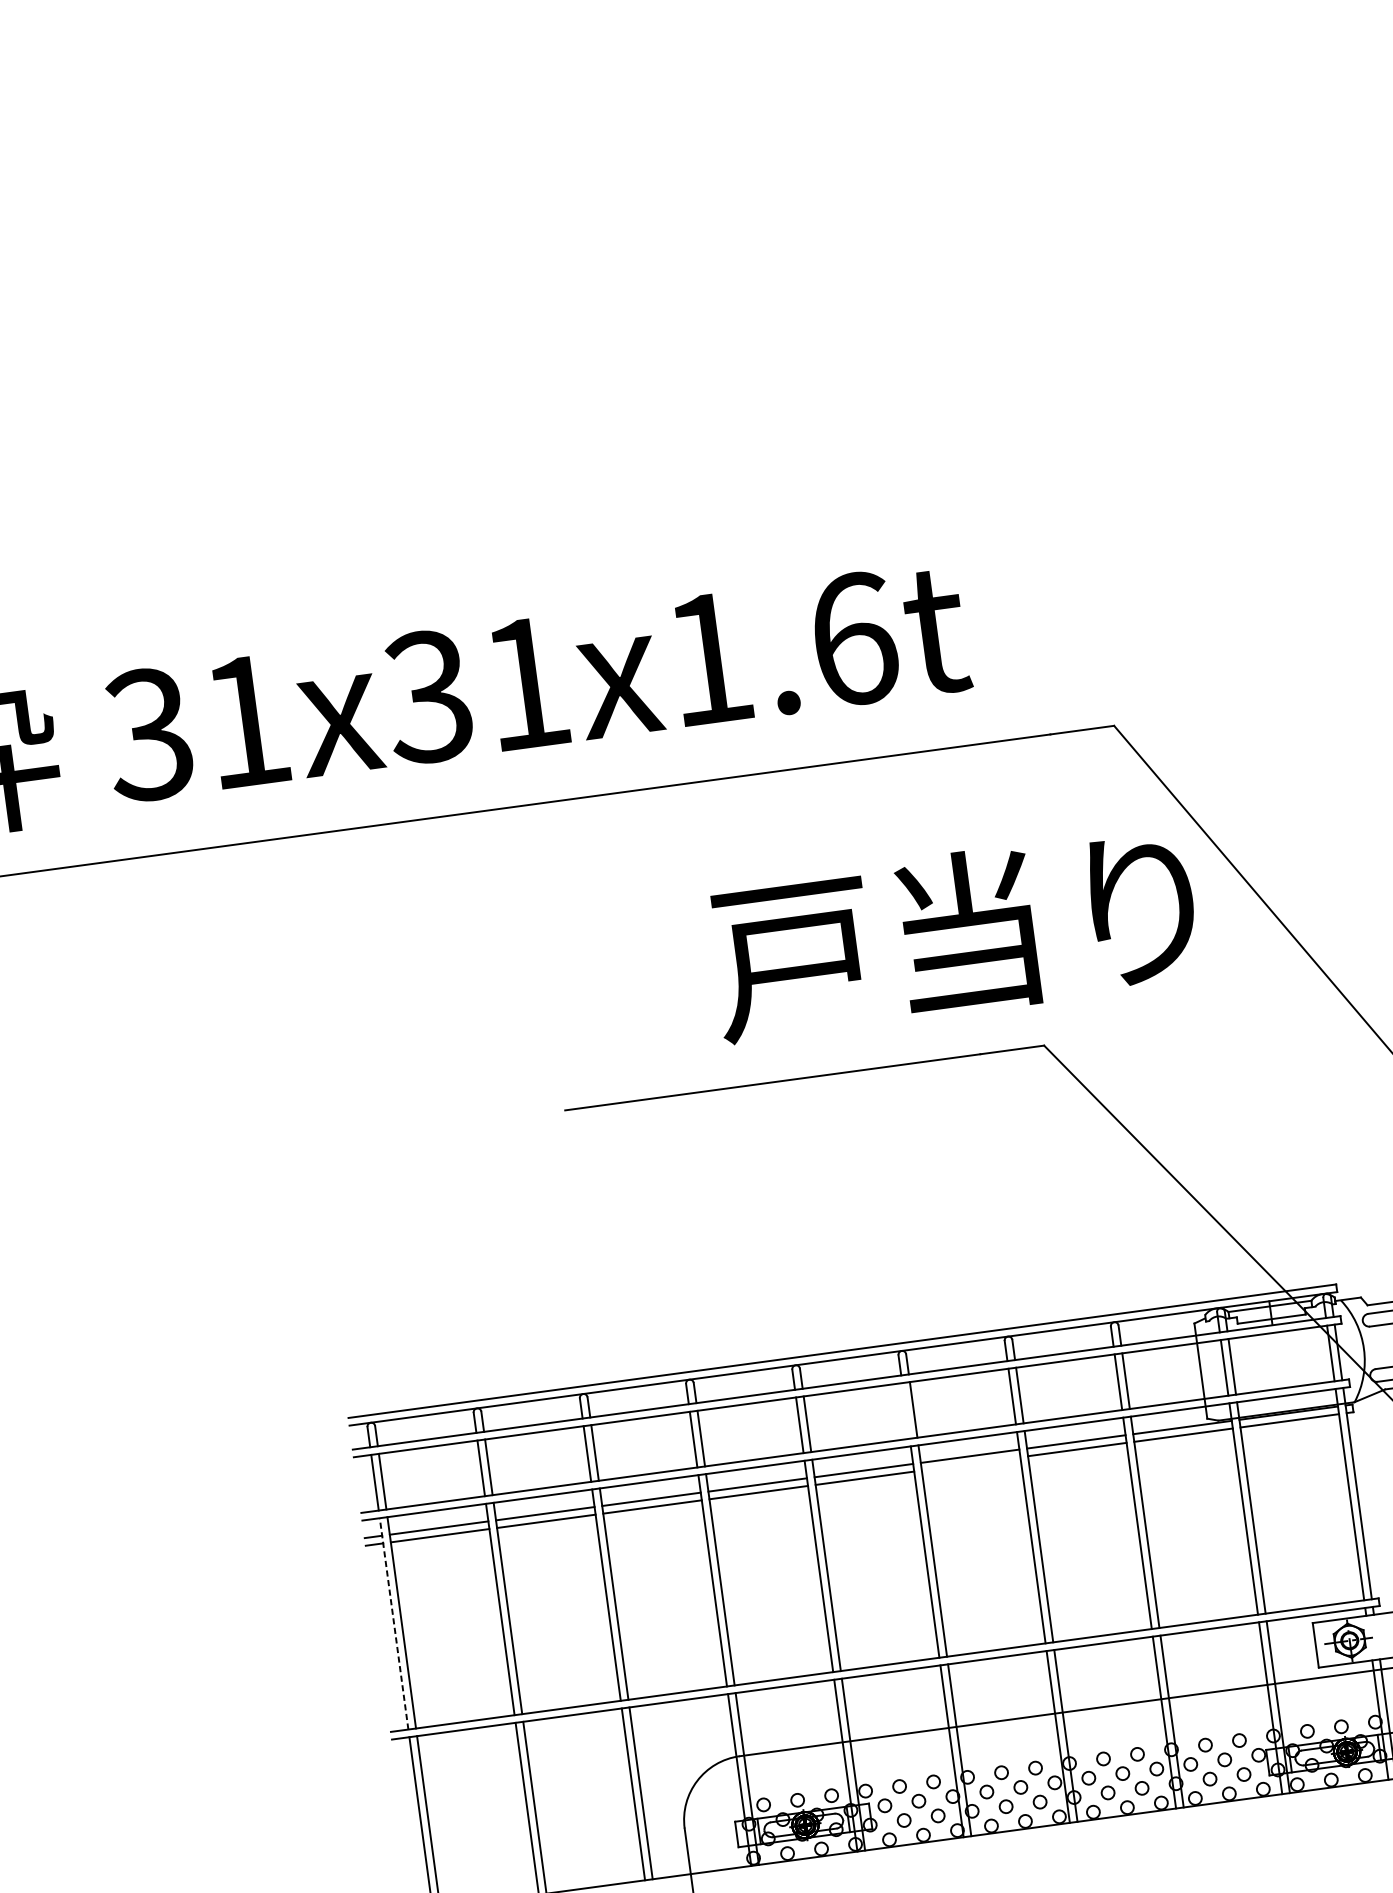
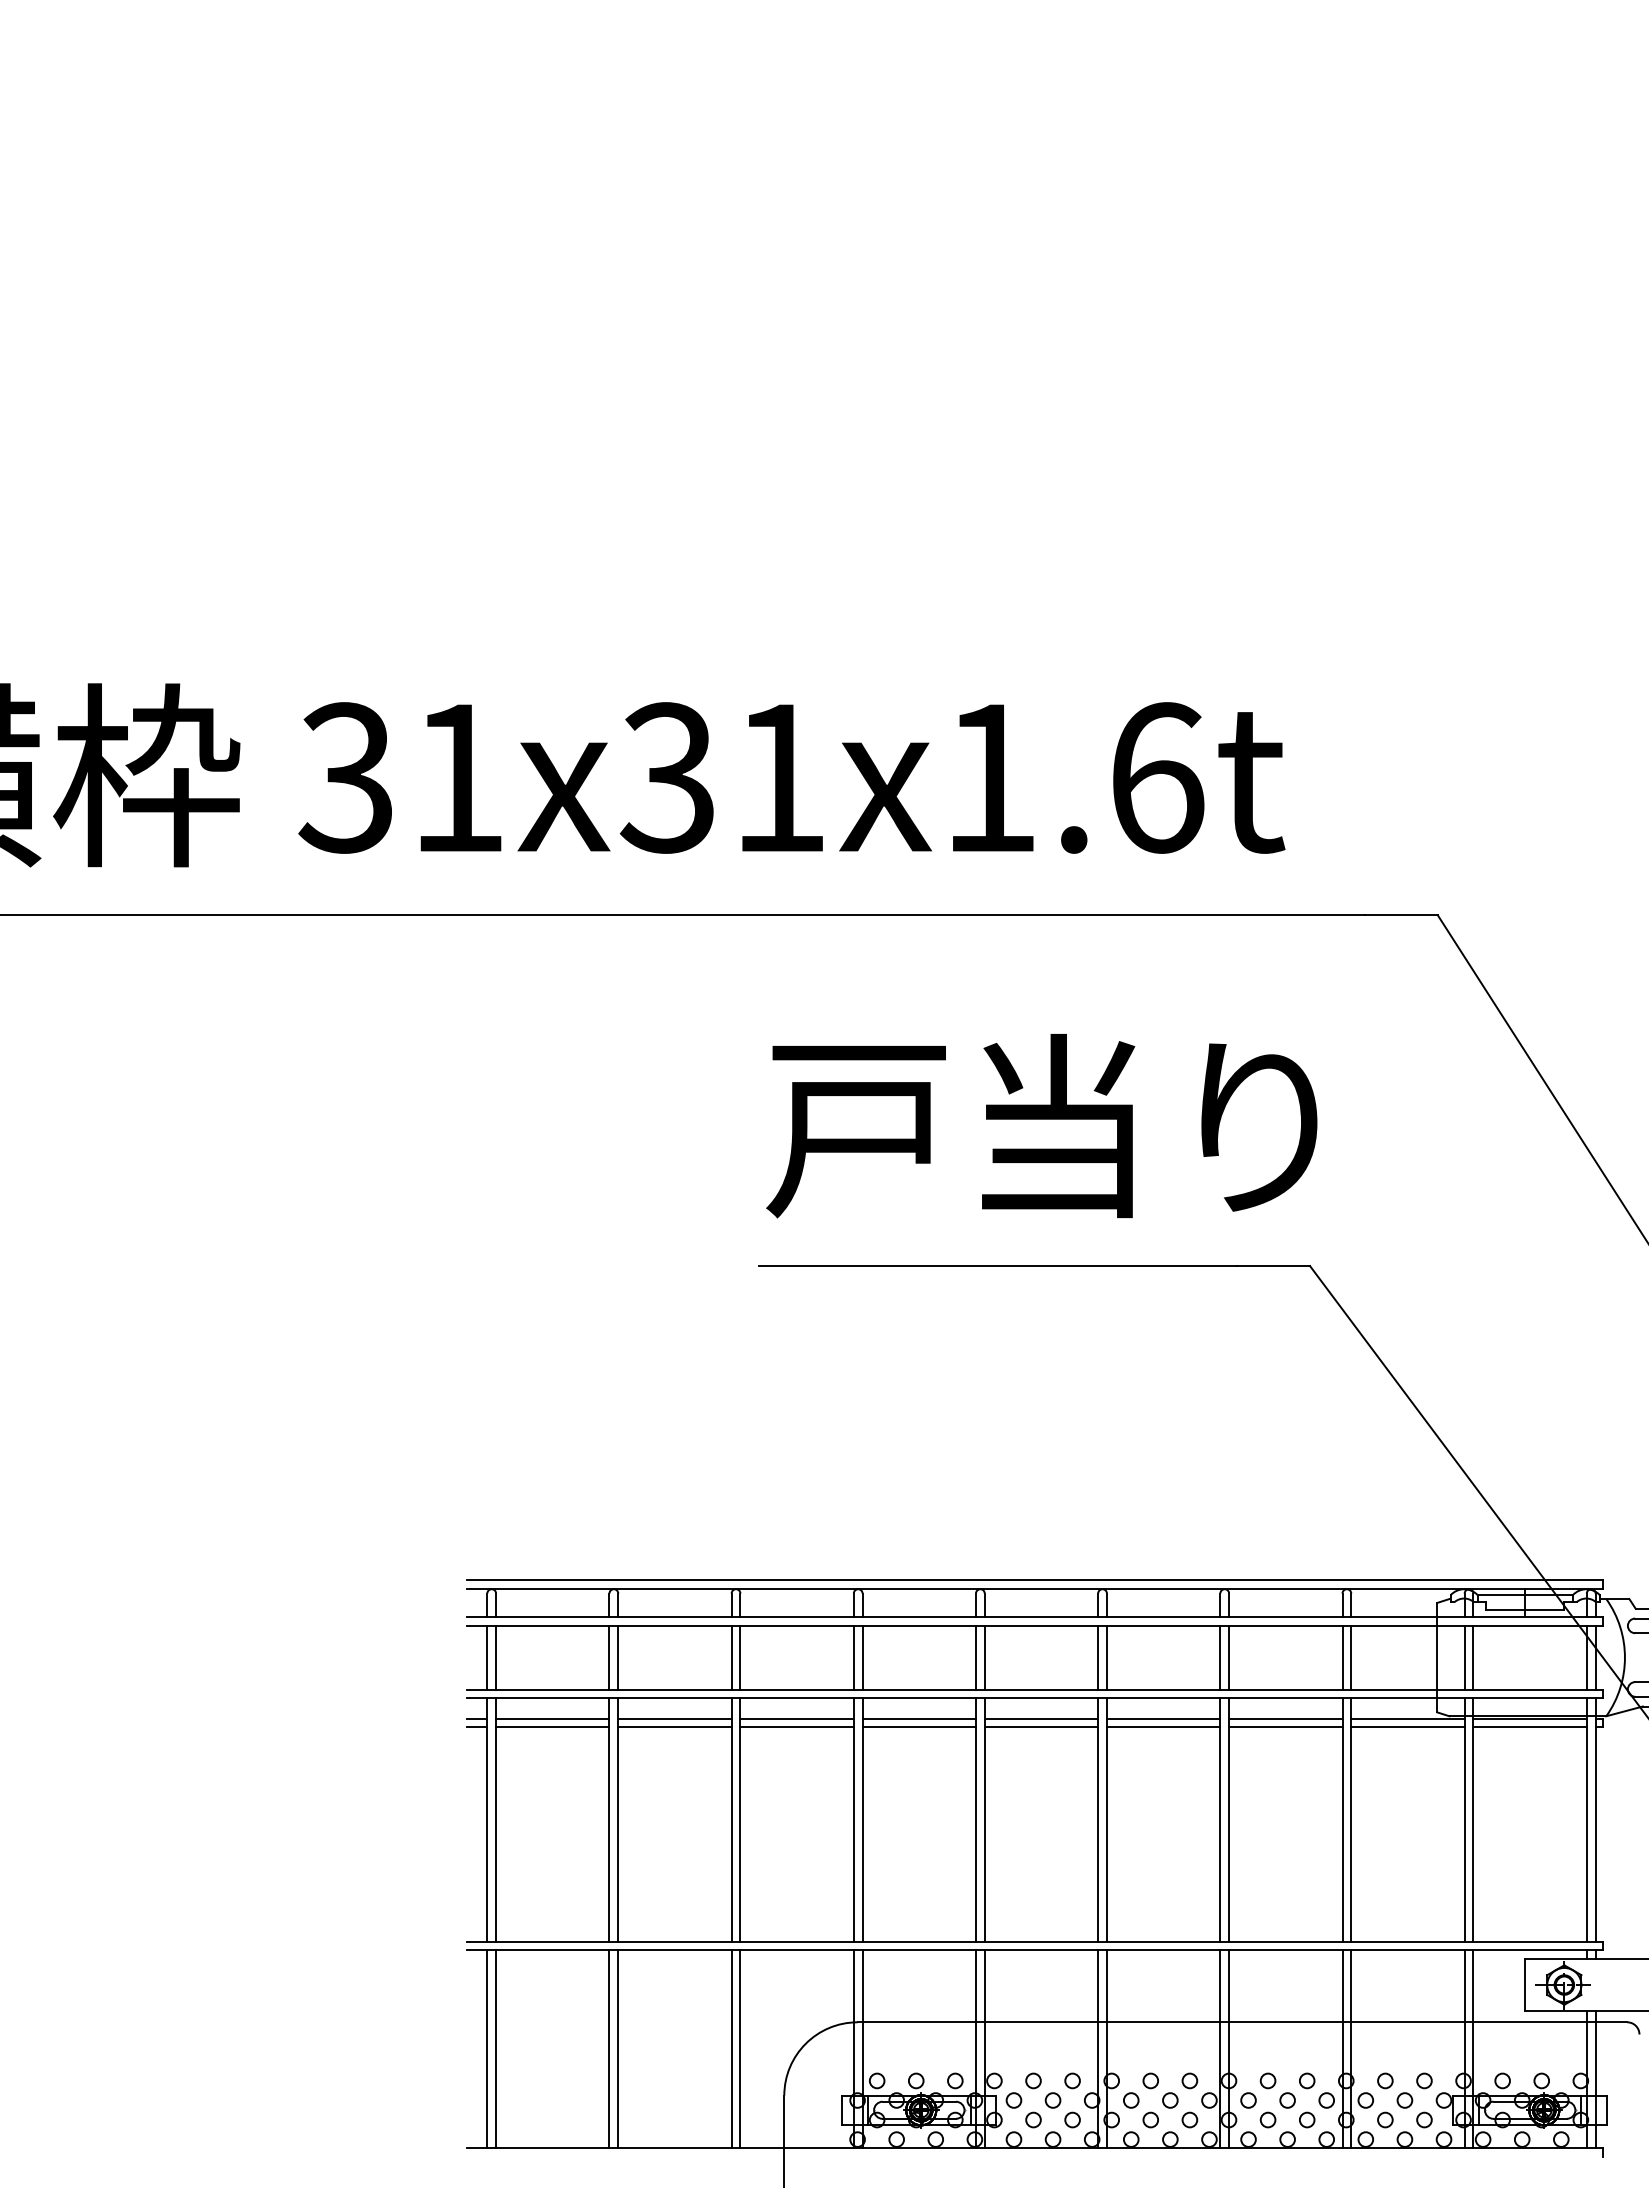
text: (953, 934) -> (1041, 1126), moved
line: (906, 1410) -> (1098, 1657), added
line: (971, 1463) -> (1163, 1727), added
line: (394, 1624) -> (487, 1820), dashed -> solid

